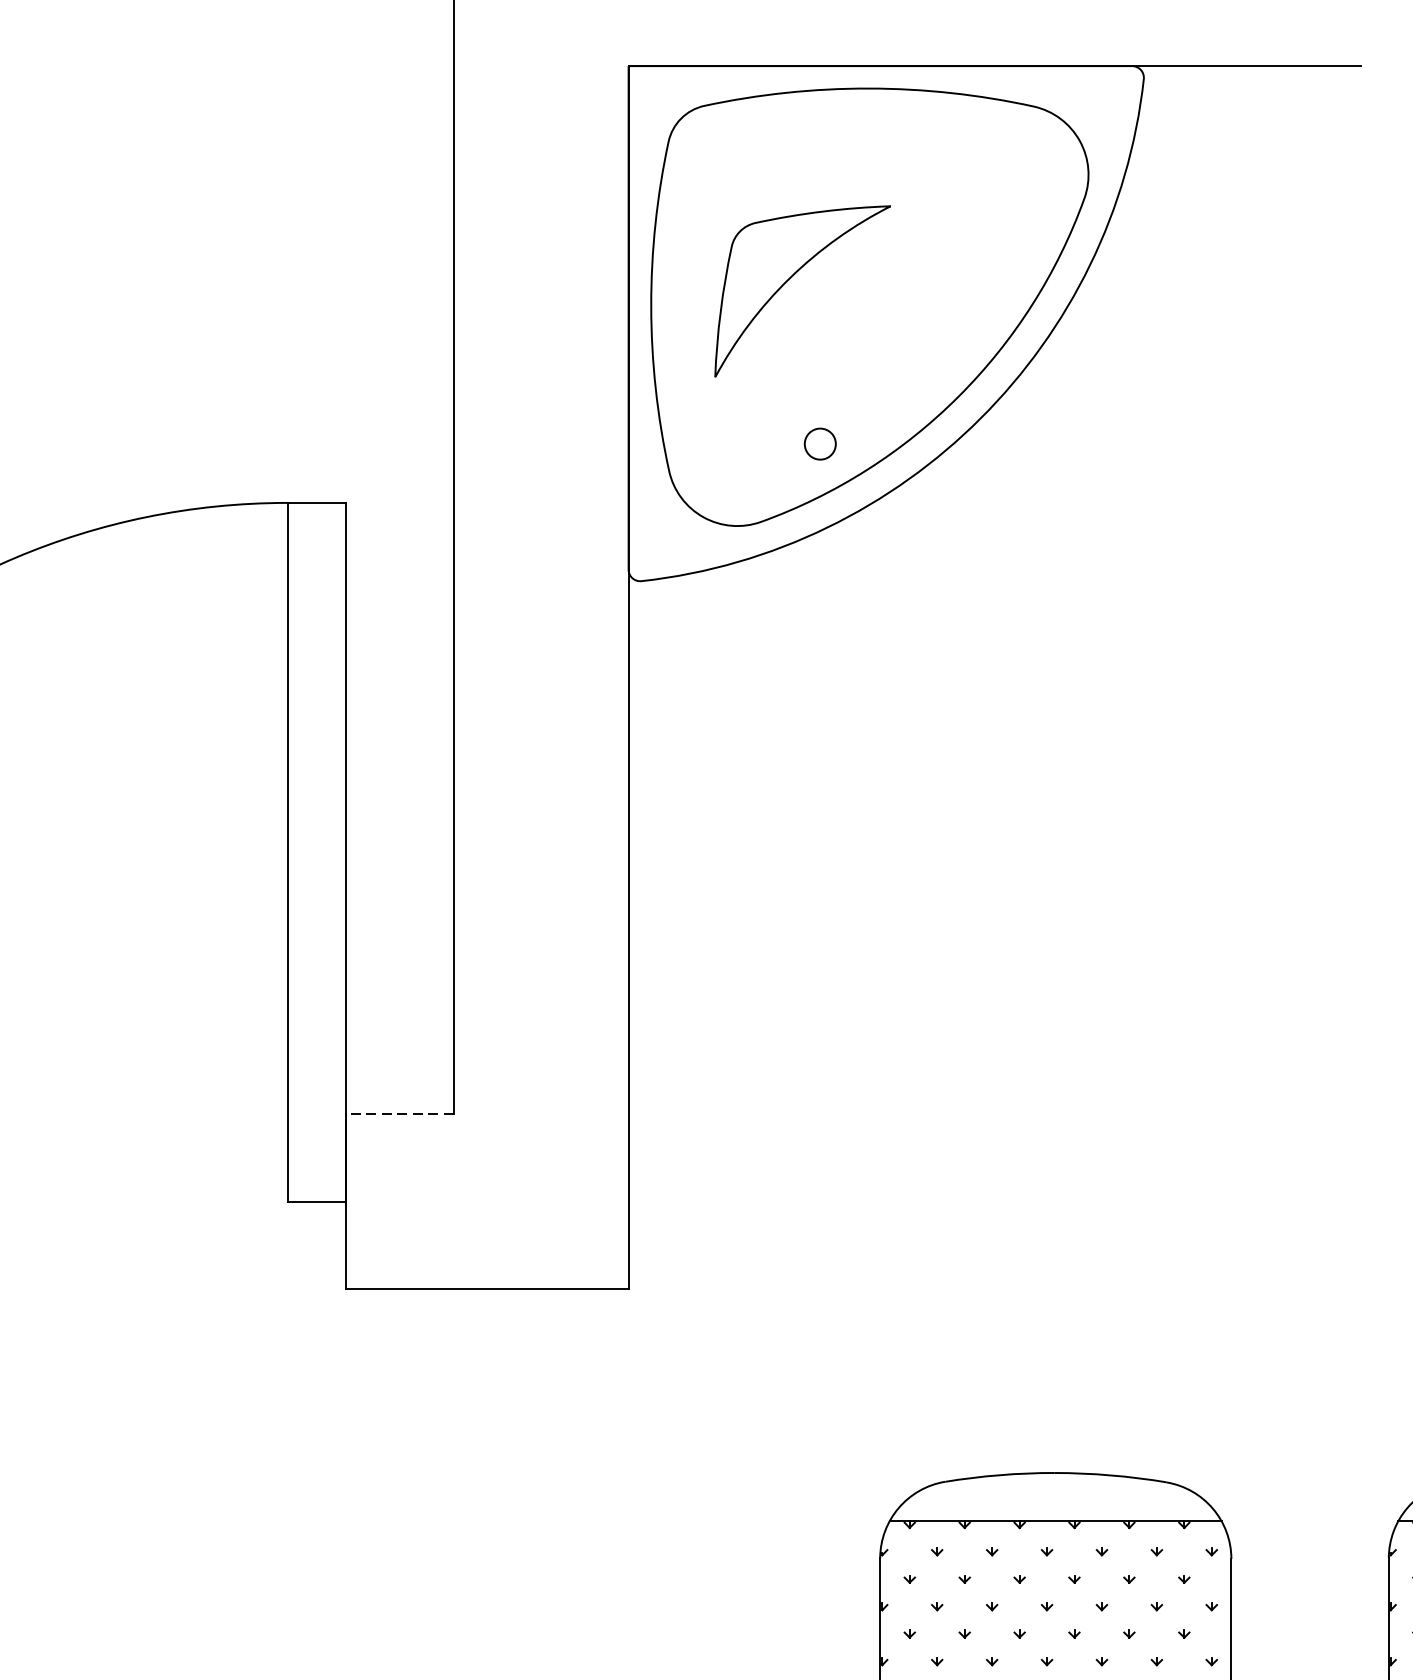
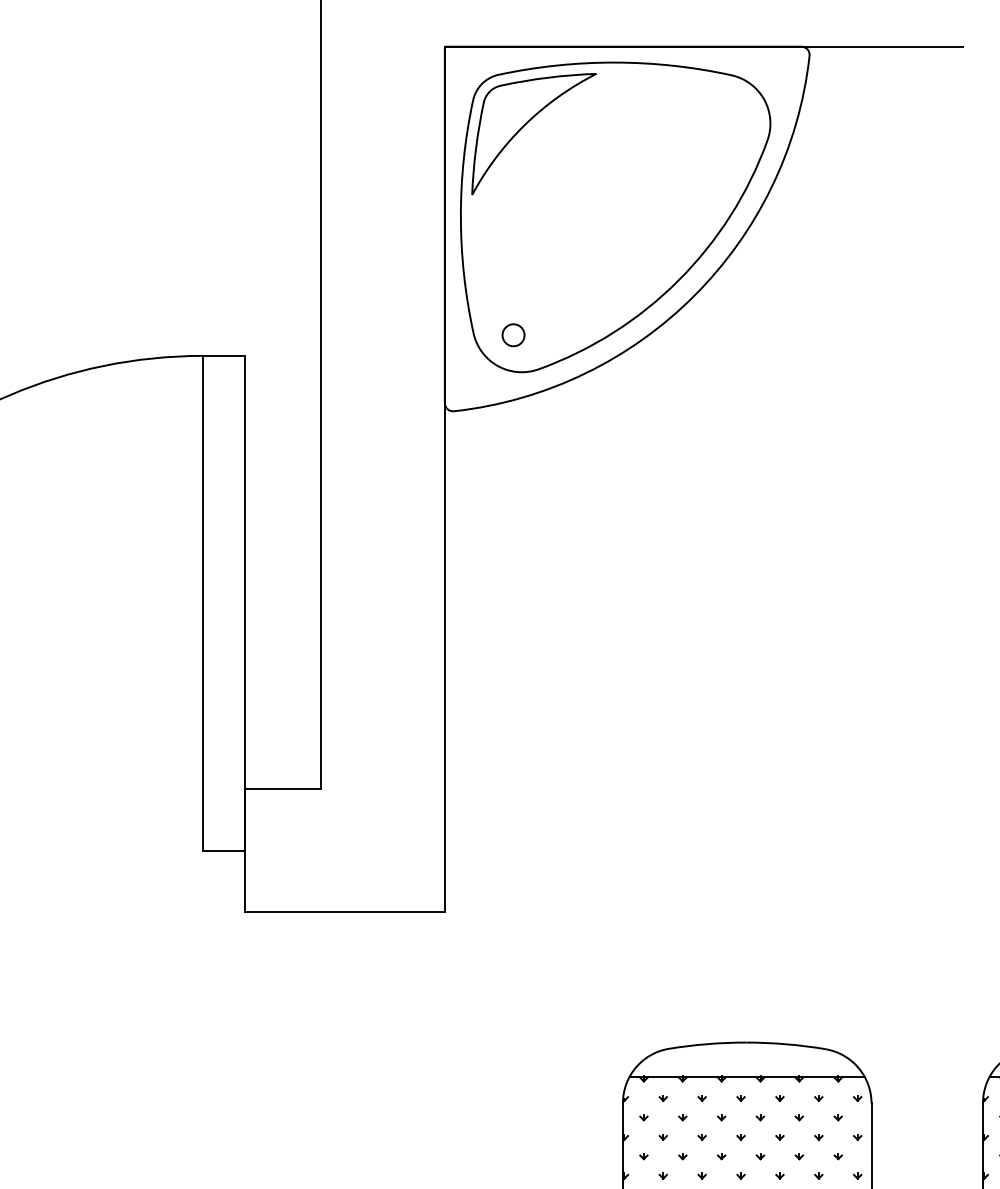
part: (790, 279) -> (525, 125), moved
circle: (820, 444) -> (513, 335), moved
line: (399, 1114) -> (282, 788), dashed -> solid

